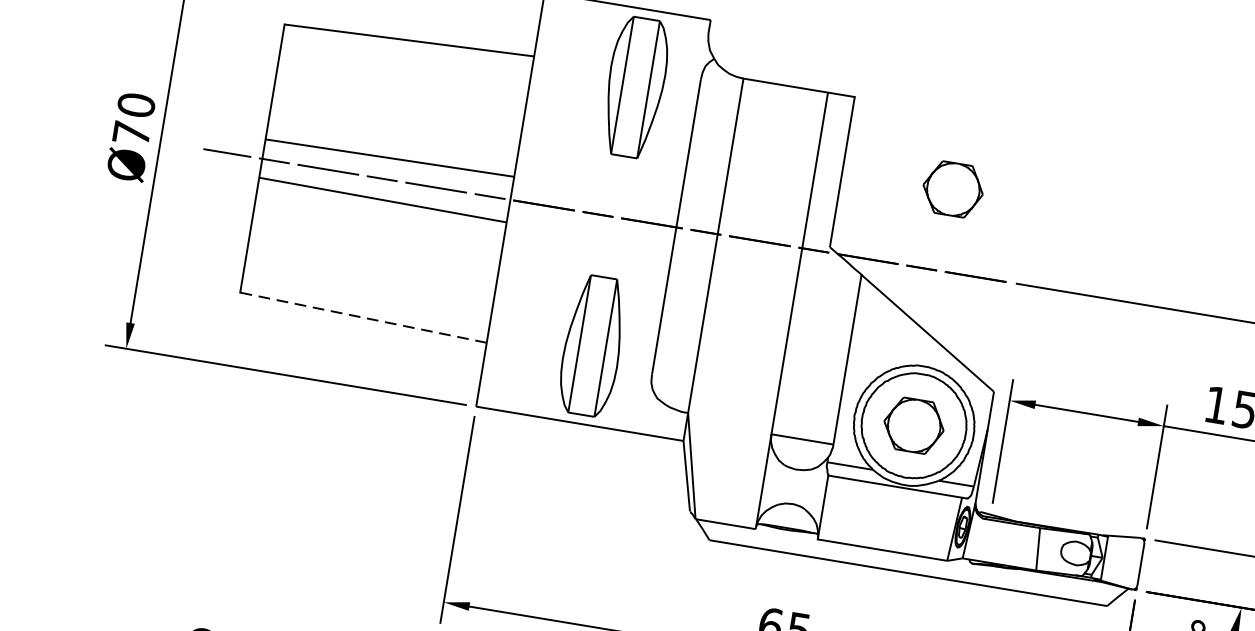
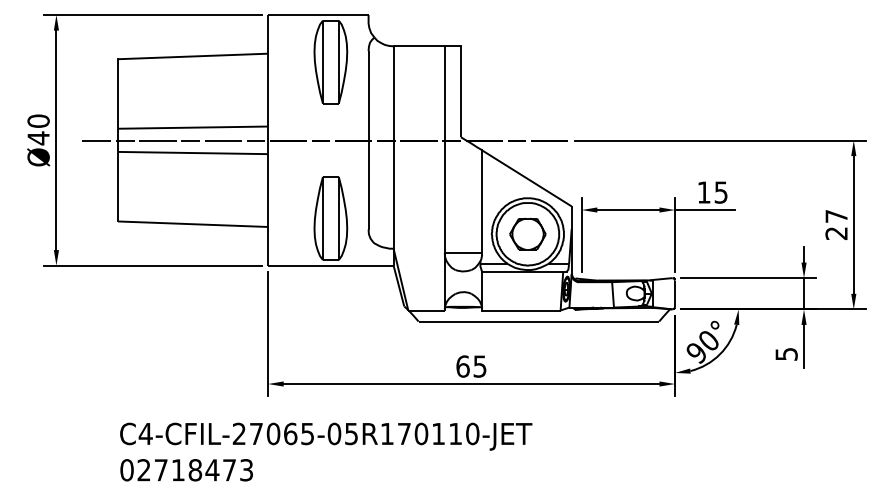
text: (131, 133) -> (38, 138), Ø70 -> Ø40
part: (952, 188) -> (527, 90), removed
line: (362, 318) -> (192, 224), dashed -> solid

